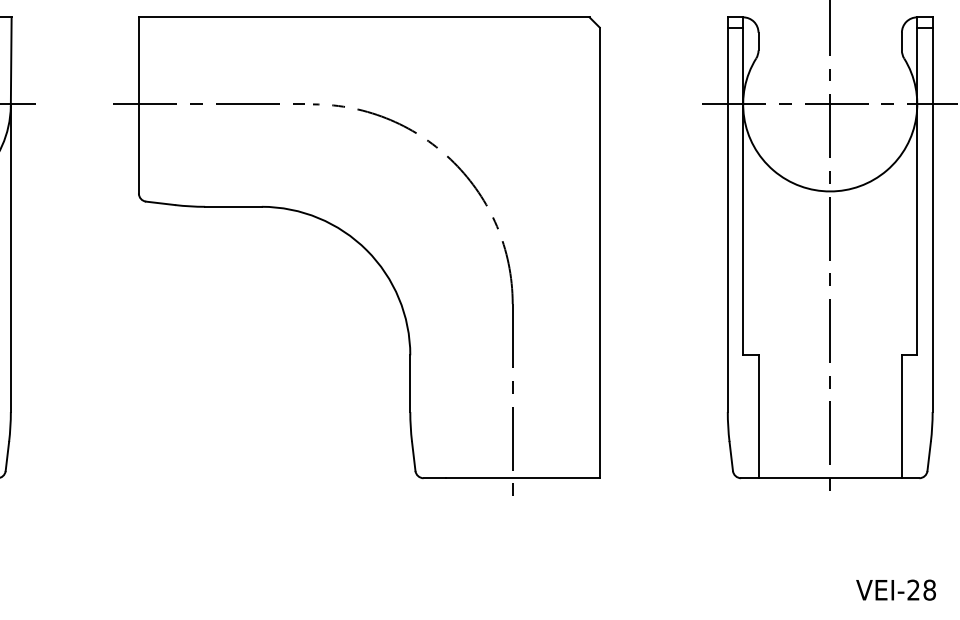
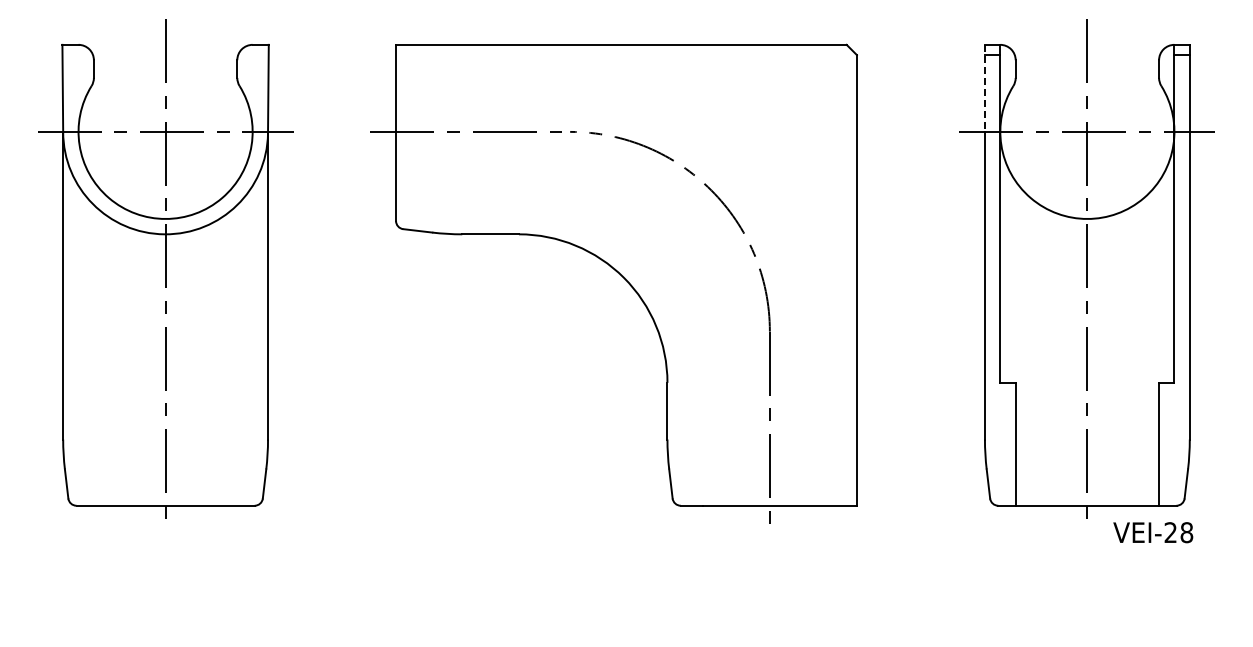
line: (727, 60) -> (984, 88), solid -> dashed
text: (896, 589) -> (1153, 532), moved

